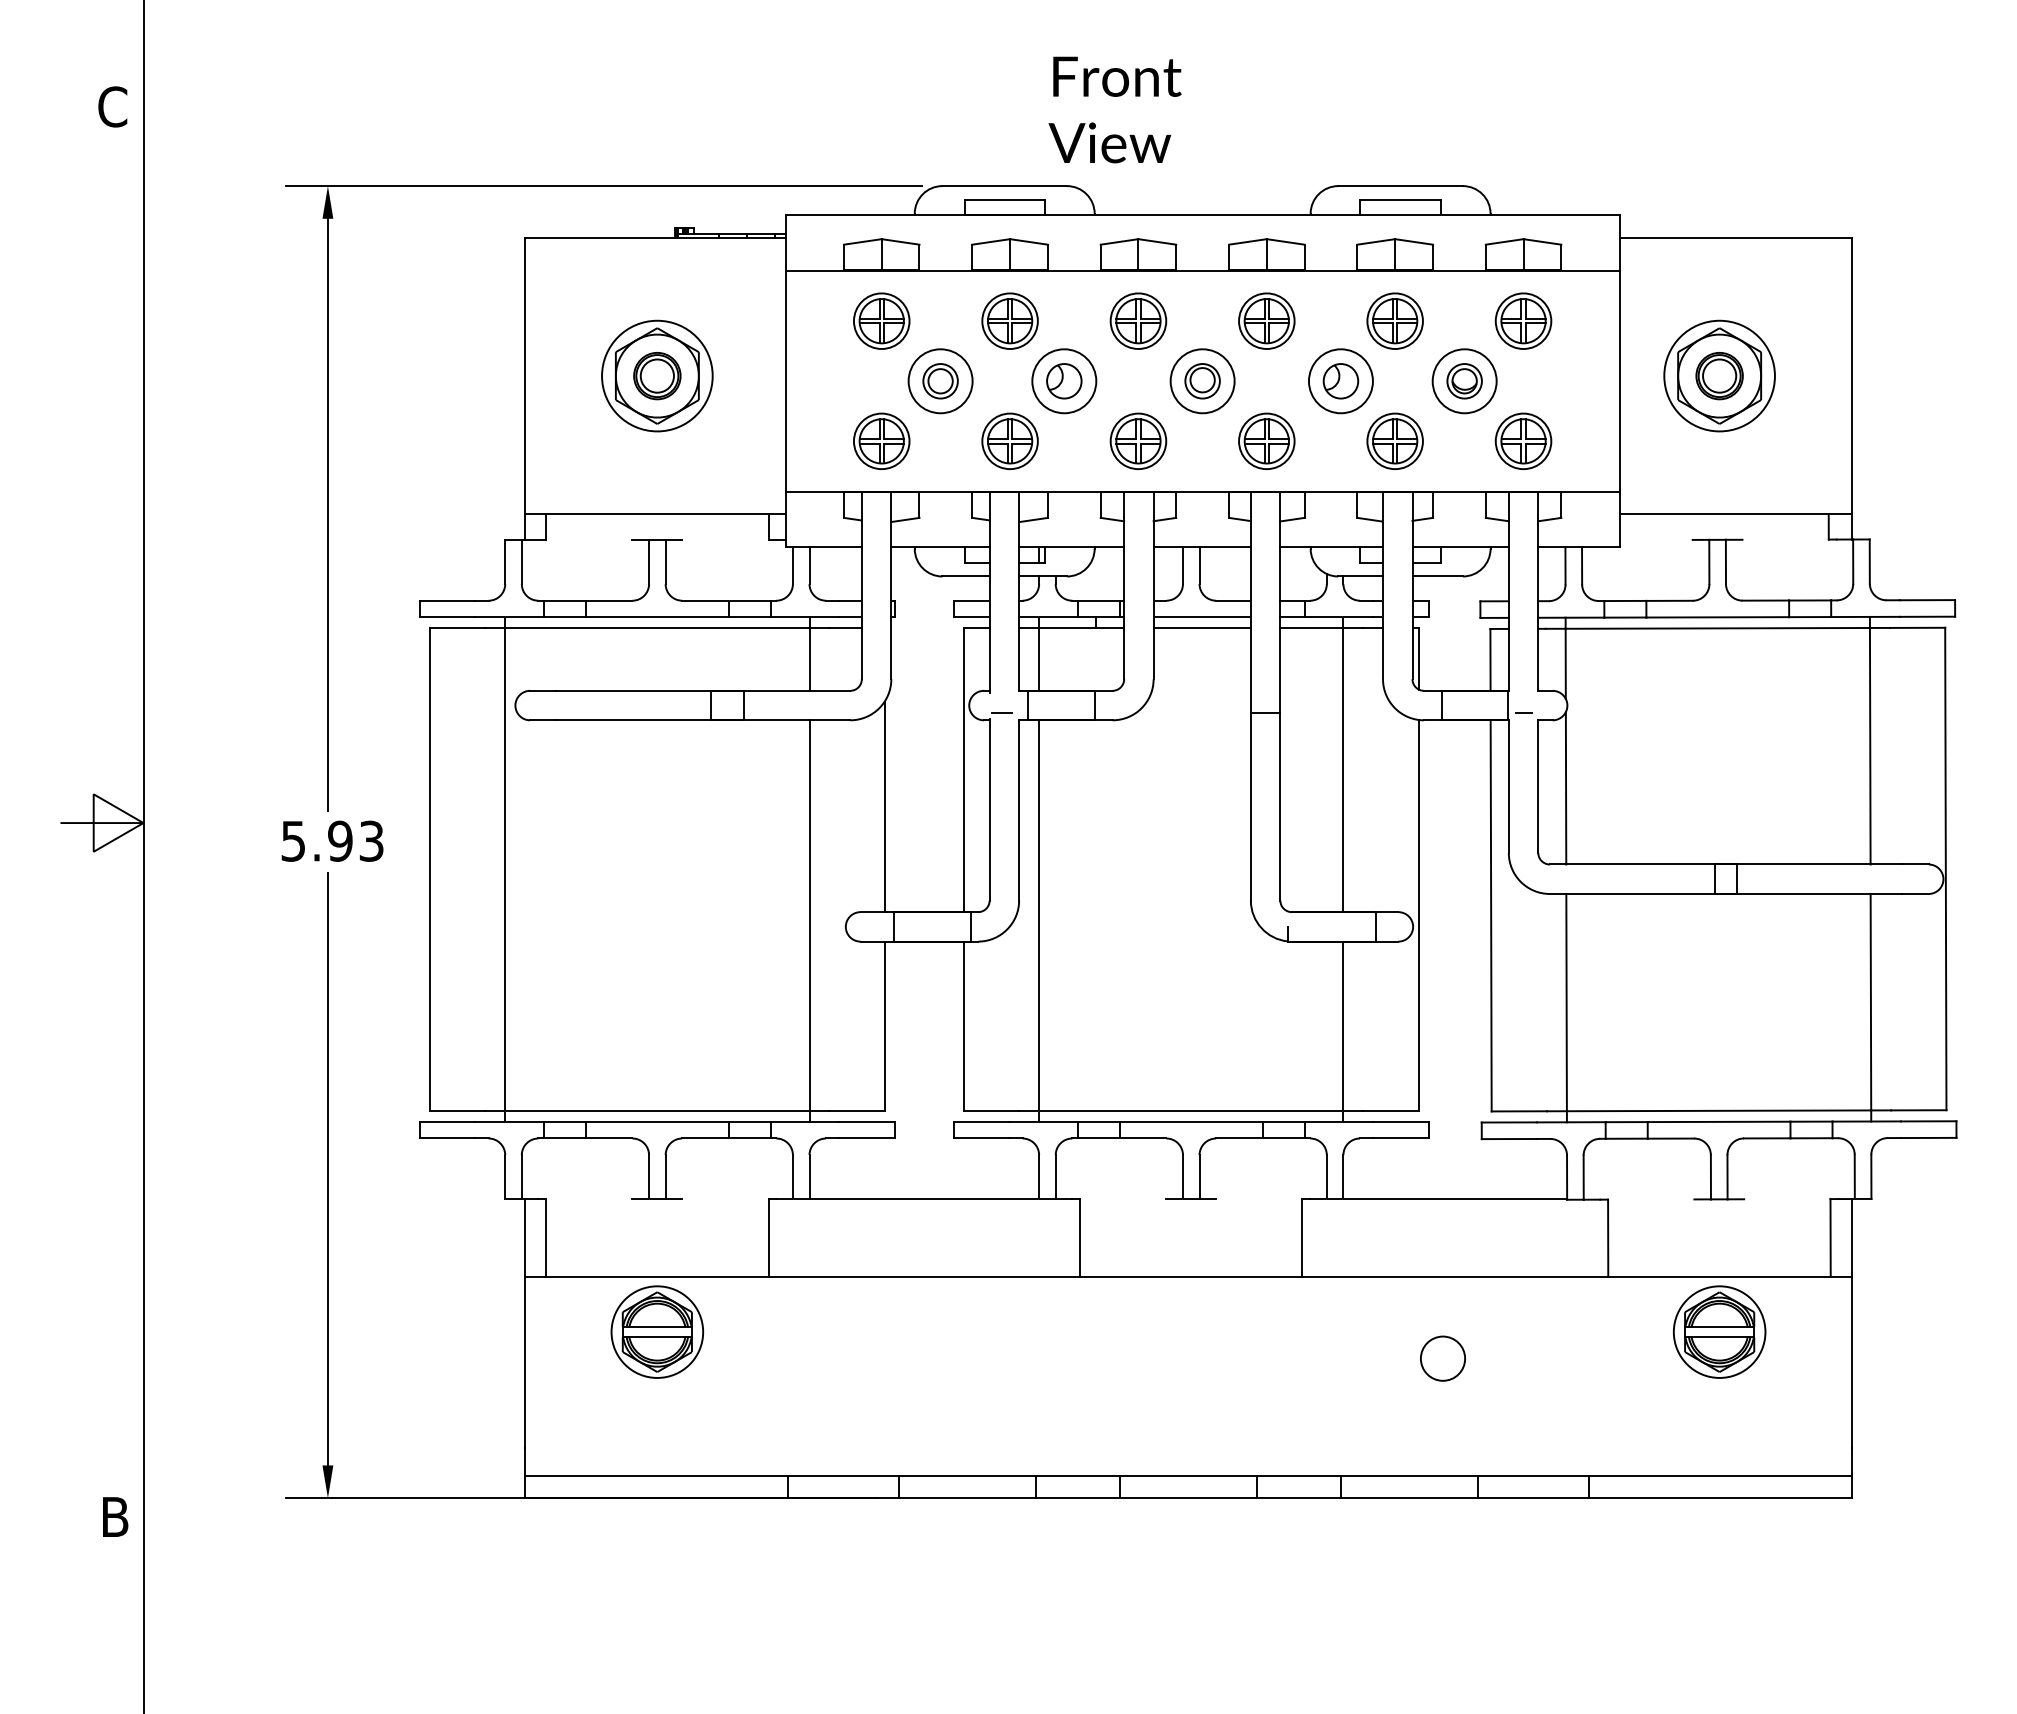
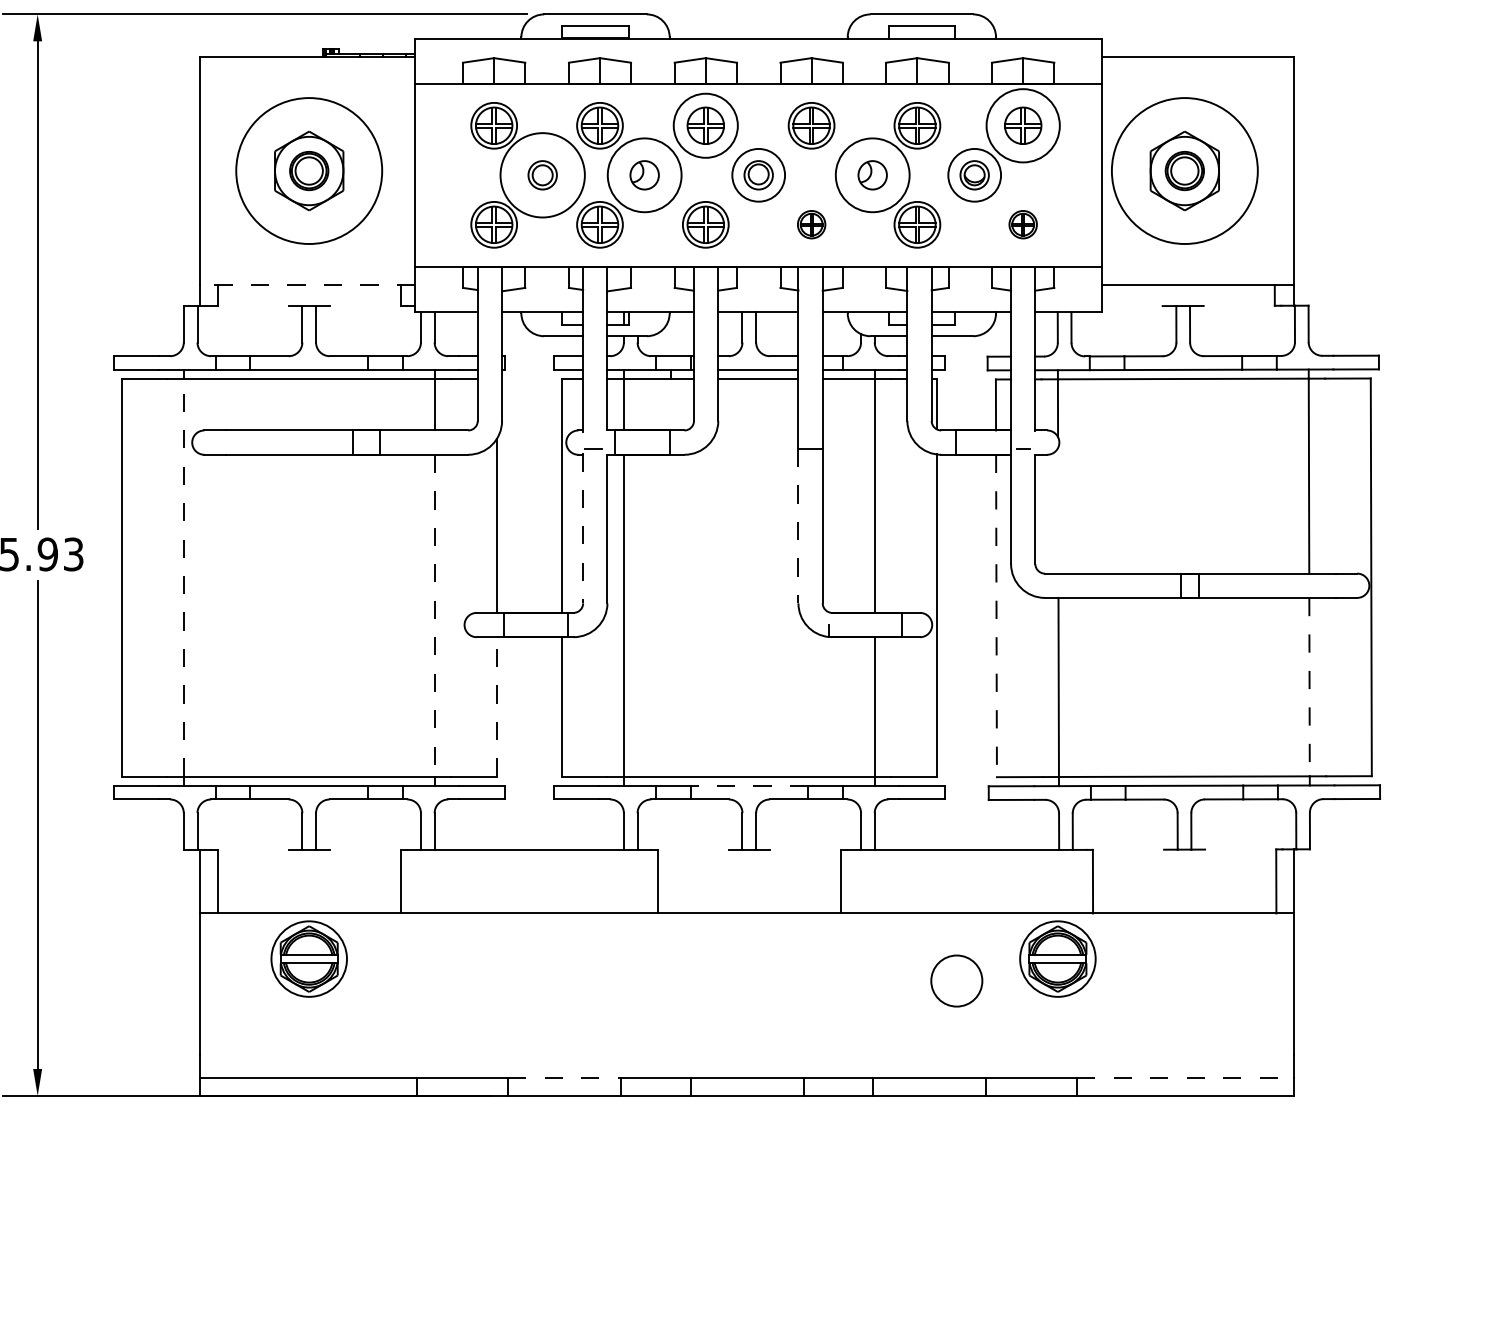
circle: (1138, 320) -> (705, 125), size x1.4
circle: (1523, 320) -> (1023, 125), size x1.6
circle: (657, 375) -> (309, 170), size x1.6
circle: (1719, 375) -> (1184, 170), size x1.6
circle: (940, 381) -> (542, 175), size x1.6
circle: (1064, 381) -> (644, 175), size x1.4
circle: (1340, 381) -> (872, 175), size x1.4
part: (1266, 440) -> (811, 224), size x0.6
part: (1523, 440) -> (1023, 224), size x0.6
line: (655, 514) -> (307, 285), solid -> dashed
line: (1565, 788) -> (1057, 510), removed
line: (1250, 806) -> (798, 525), solid -> dashed
line: (989, 810) -> (583, 529), solid -> dashed
line: (505, 869) -> (184, 577), solid -> dashed
line: (1491, 915) -> (996, 615), solid -> dashed
line: (809, 916) -> (434, 616), solid -> dashed
line: (1870, 1002) -> (1309, 687), solid -> dashed
line: (884, 1026) -> (496, 707), solid -> dashed
line: (1190, 1121) -> (748, 785), solid -> dashed
part: (1719, 1331) -> (1057, 958), moved
circle: (1442, 1358) -> (956, 980), size x1.4
line: (967, 1475) -> (564, 1077), solid -> dashed
line: (1720, 1475) -> (1185, 1077), solid -> dashed

